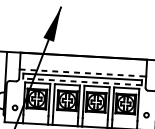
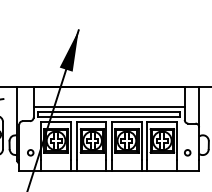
line: (83, 72) -> (109, 106), dashed -> solid
line: (82, 81) -> (109, 117), dashed -> solid

